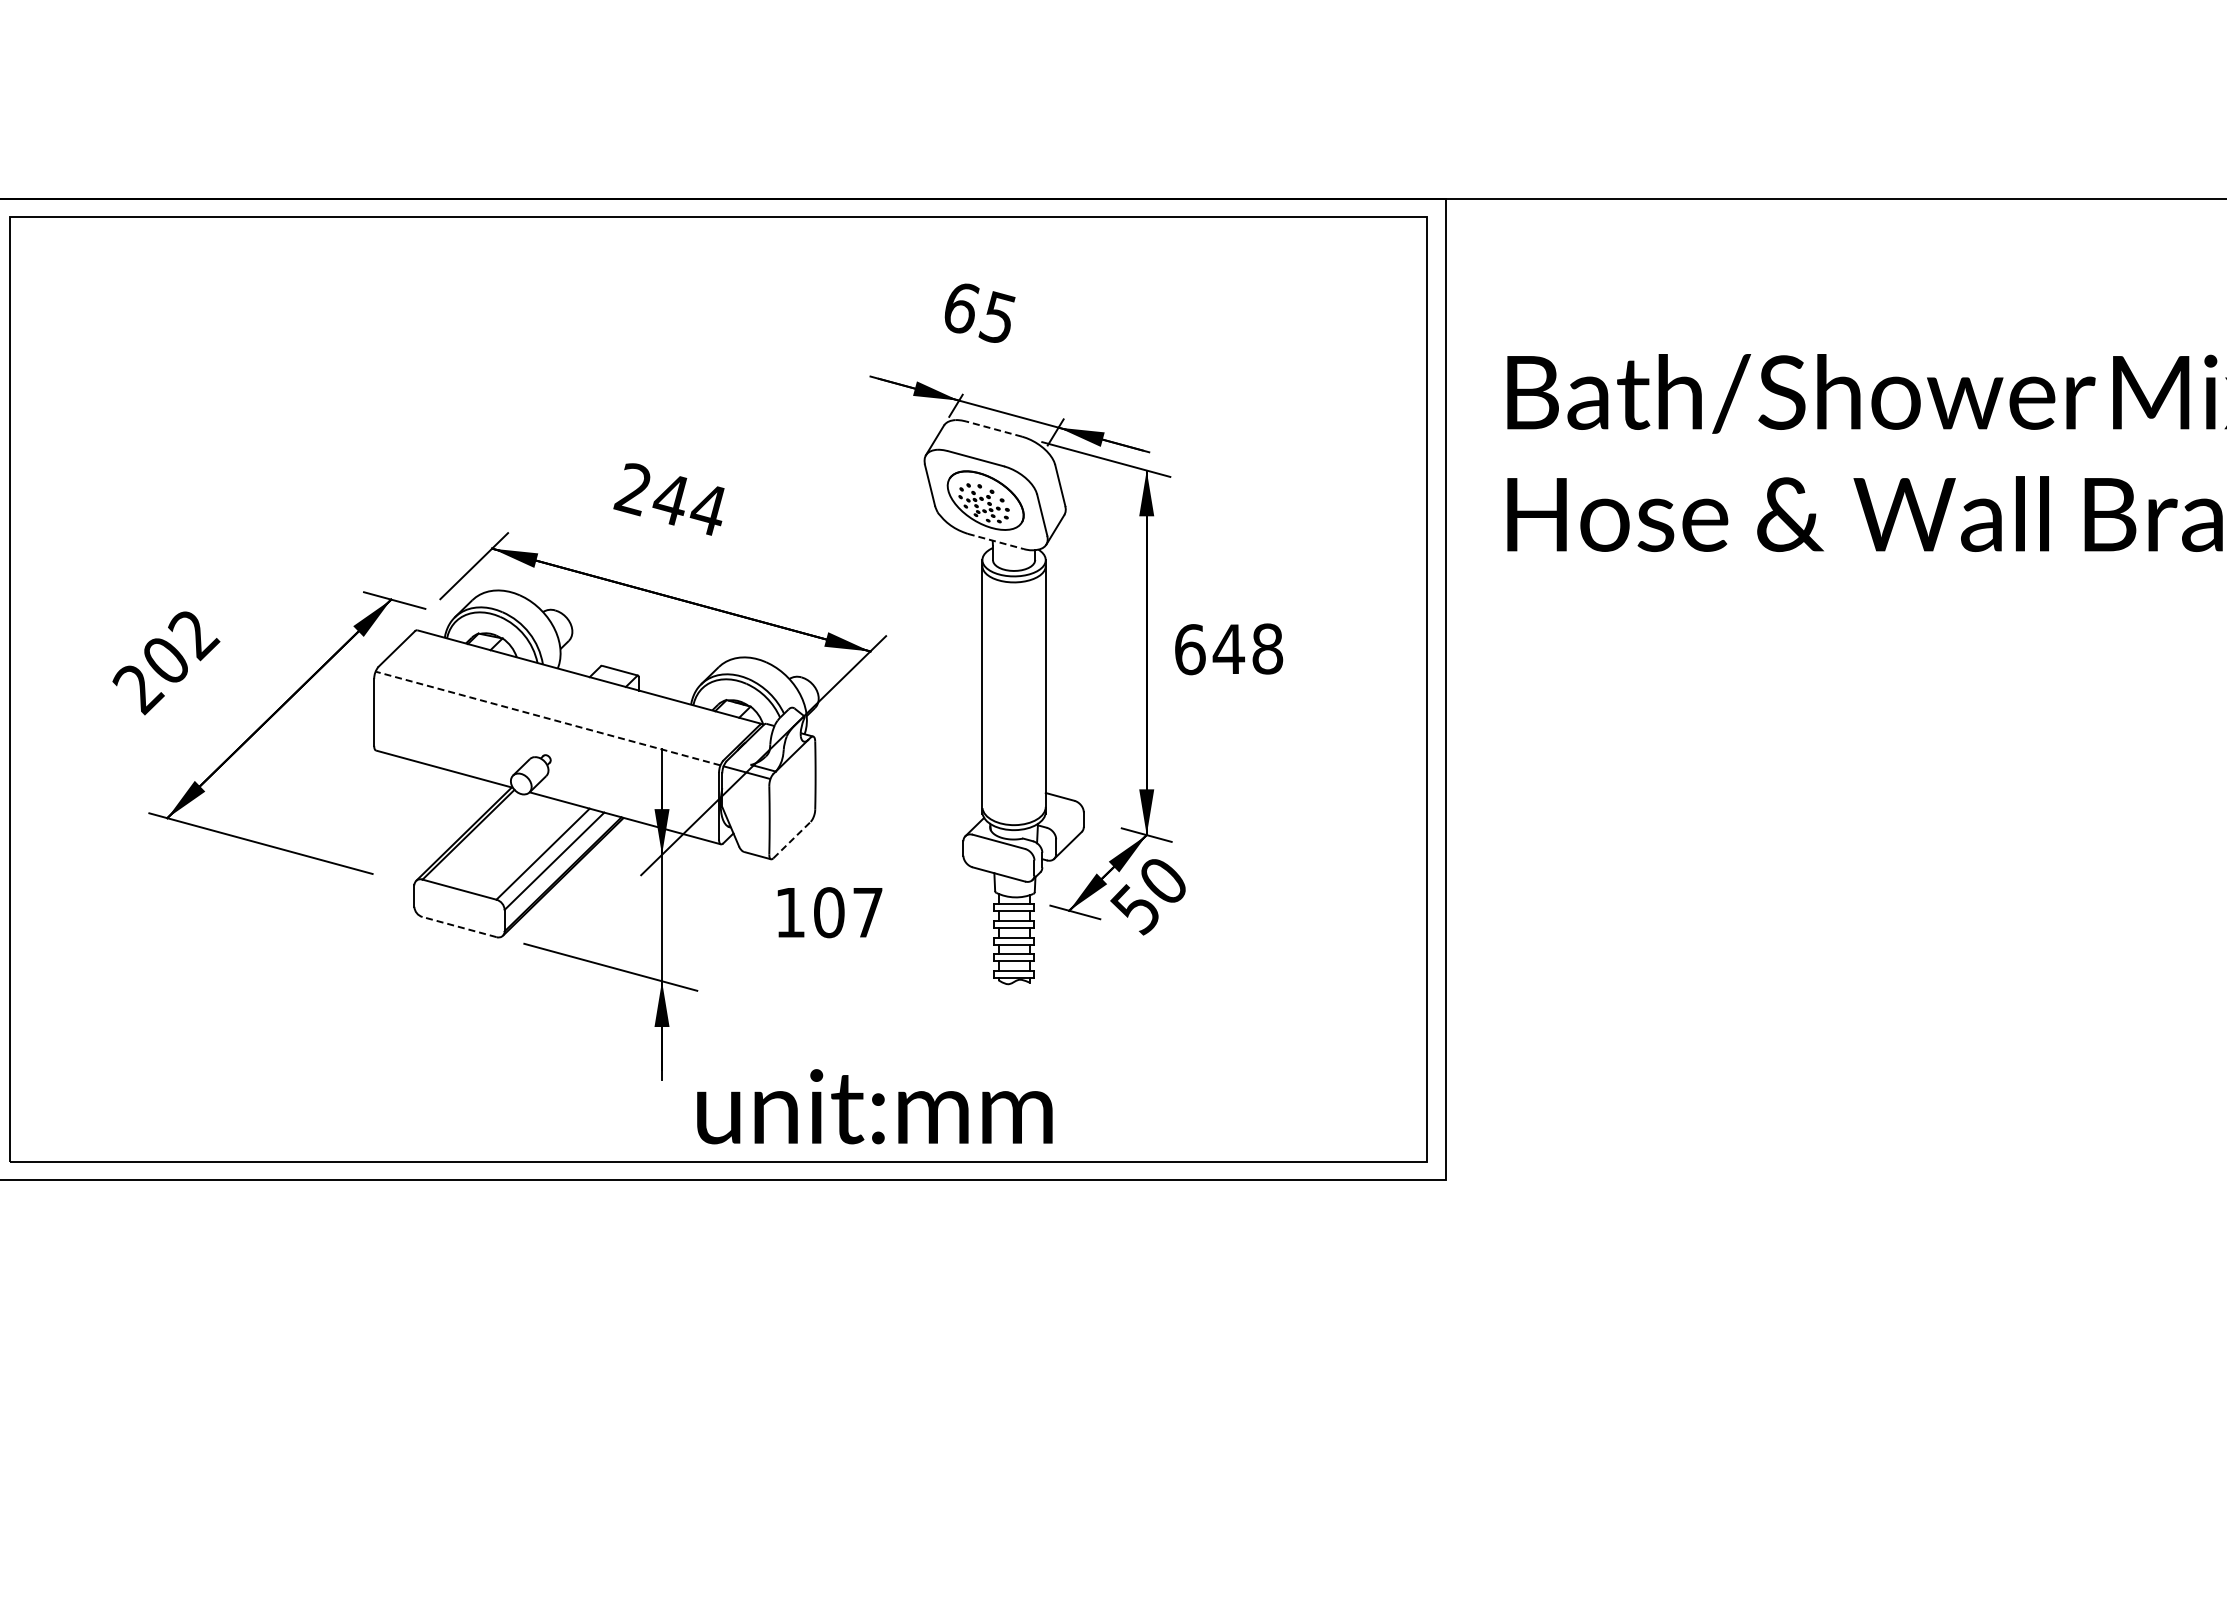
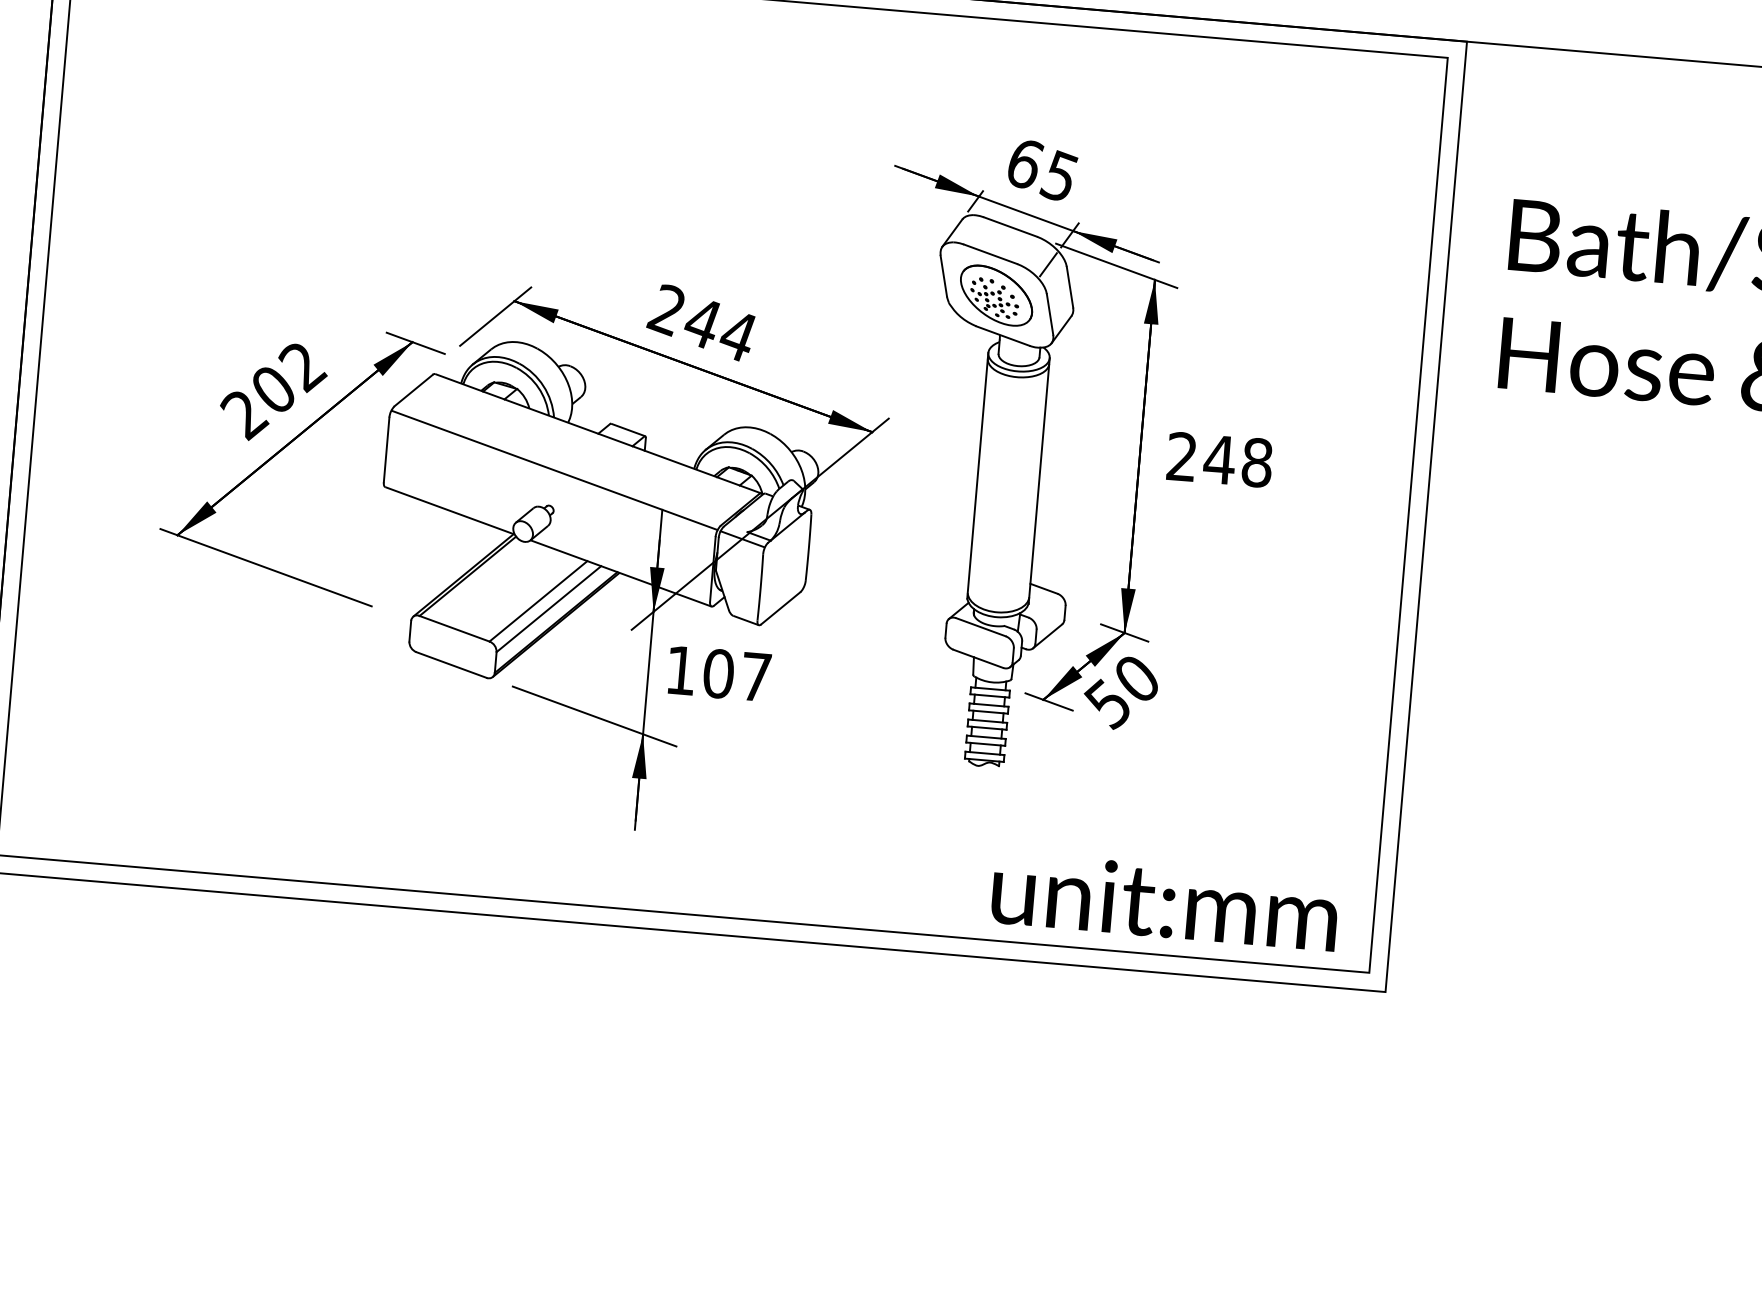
text: (979, 312) -> (1042, 169), moved
line: (993, 428) -> (1010, 226), dashed -> solid
line: (1035, 463) -> (1047, 263), added
text: (668, 499) -> (700, 322), moved
line: (996, 541) -> (1003, 336), dashed -> solid
text: (1190, 649) -> (1182, 456), 648 -> 248
text: (166, 663) -> (273, 392), moved
line: (547, 718) -> (553, 470), dashed -> solid
line: (792, 839) -> (781, 607), dashed -> solid
text: (829, 912) -> (718, 673), moved
line: (459, 926) -> (451, 664), dashed -> solid
text: (874, 1106) -> (1164, 901), moved

